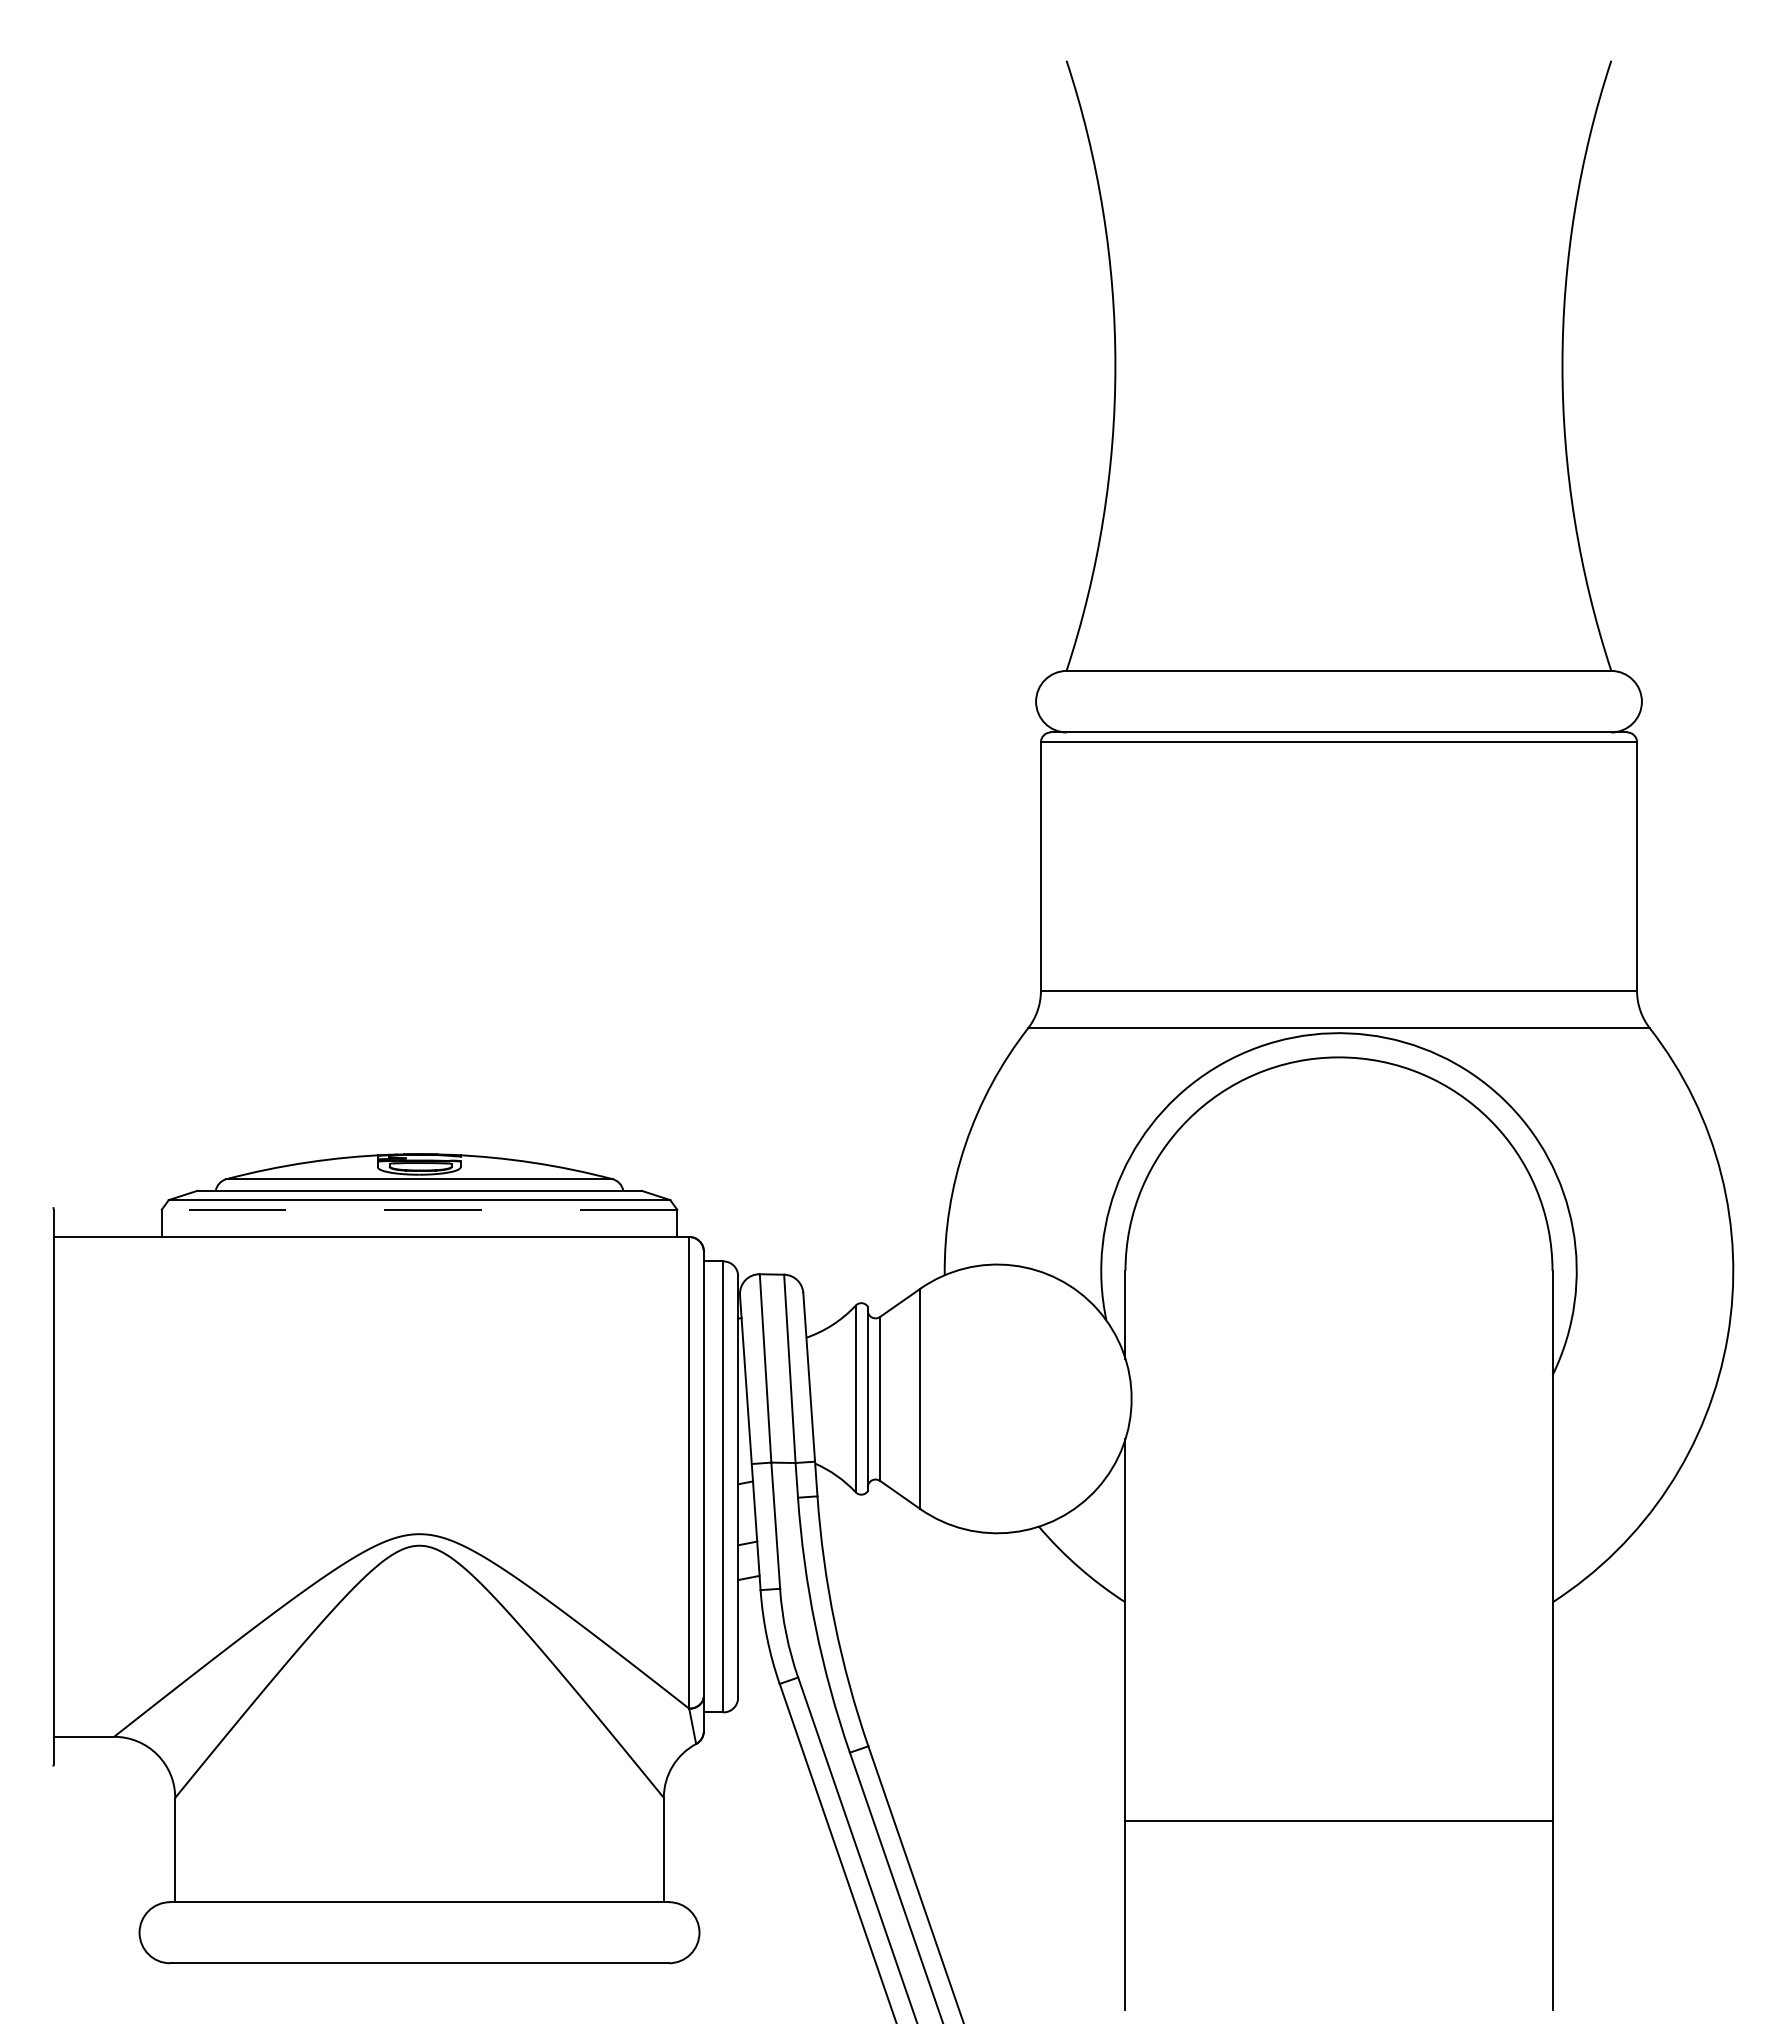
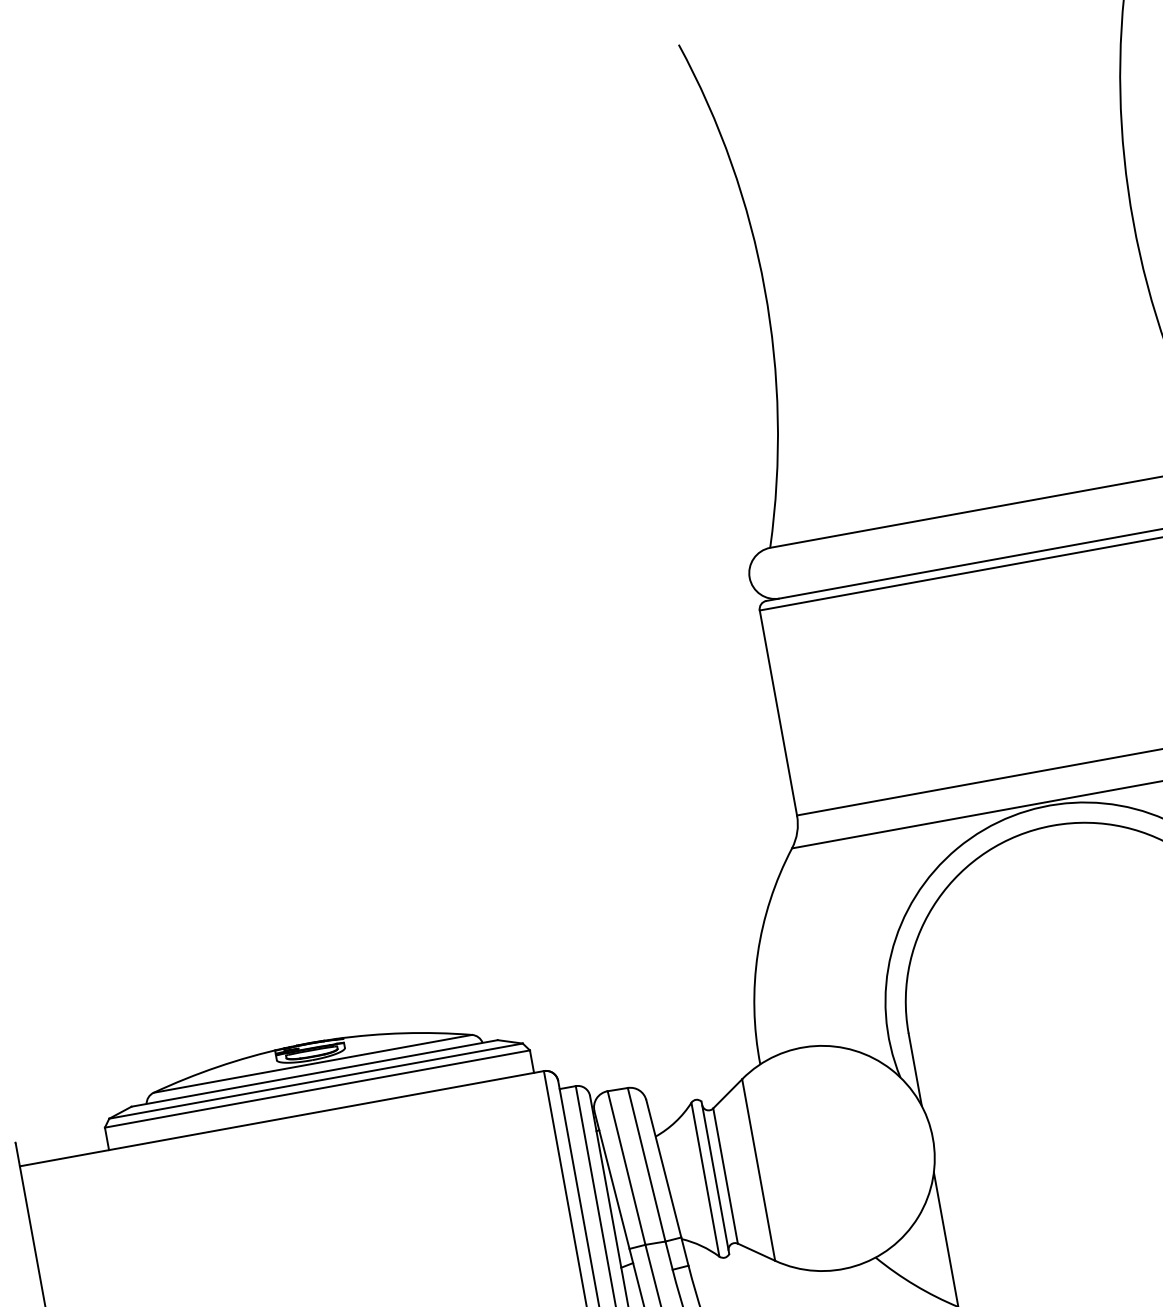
line: (419, 1209) -> (317, 1088), dashed -> solid

